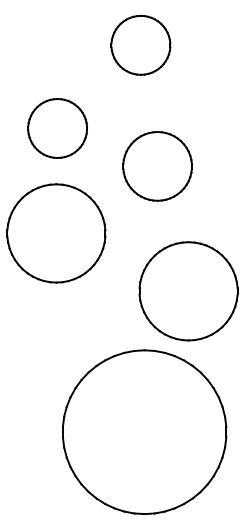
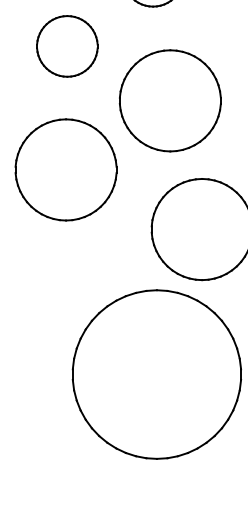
part: (57, 128) -> (67, 46), moved
part: (157, 166) -> (170, 101), size x1.43

